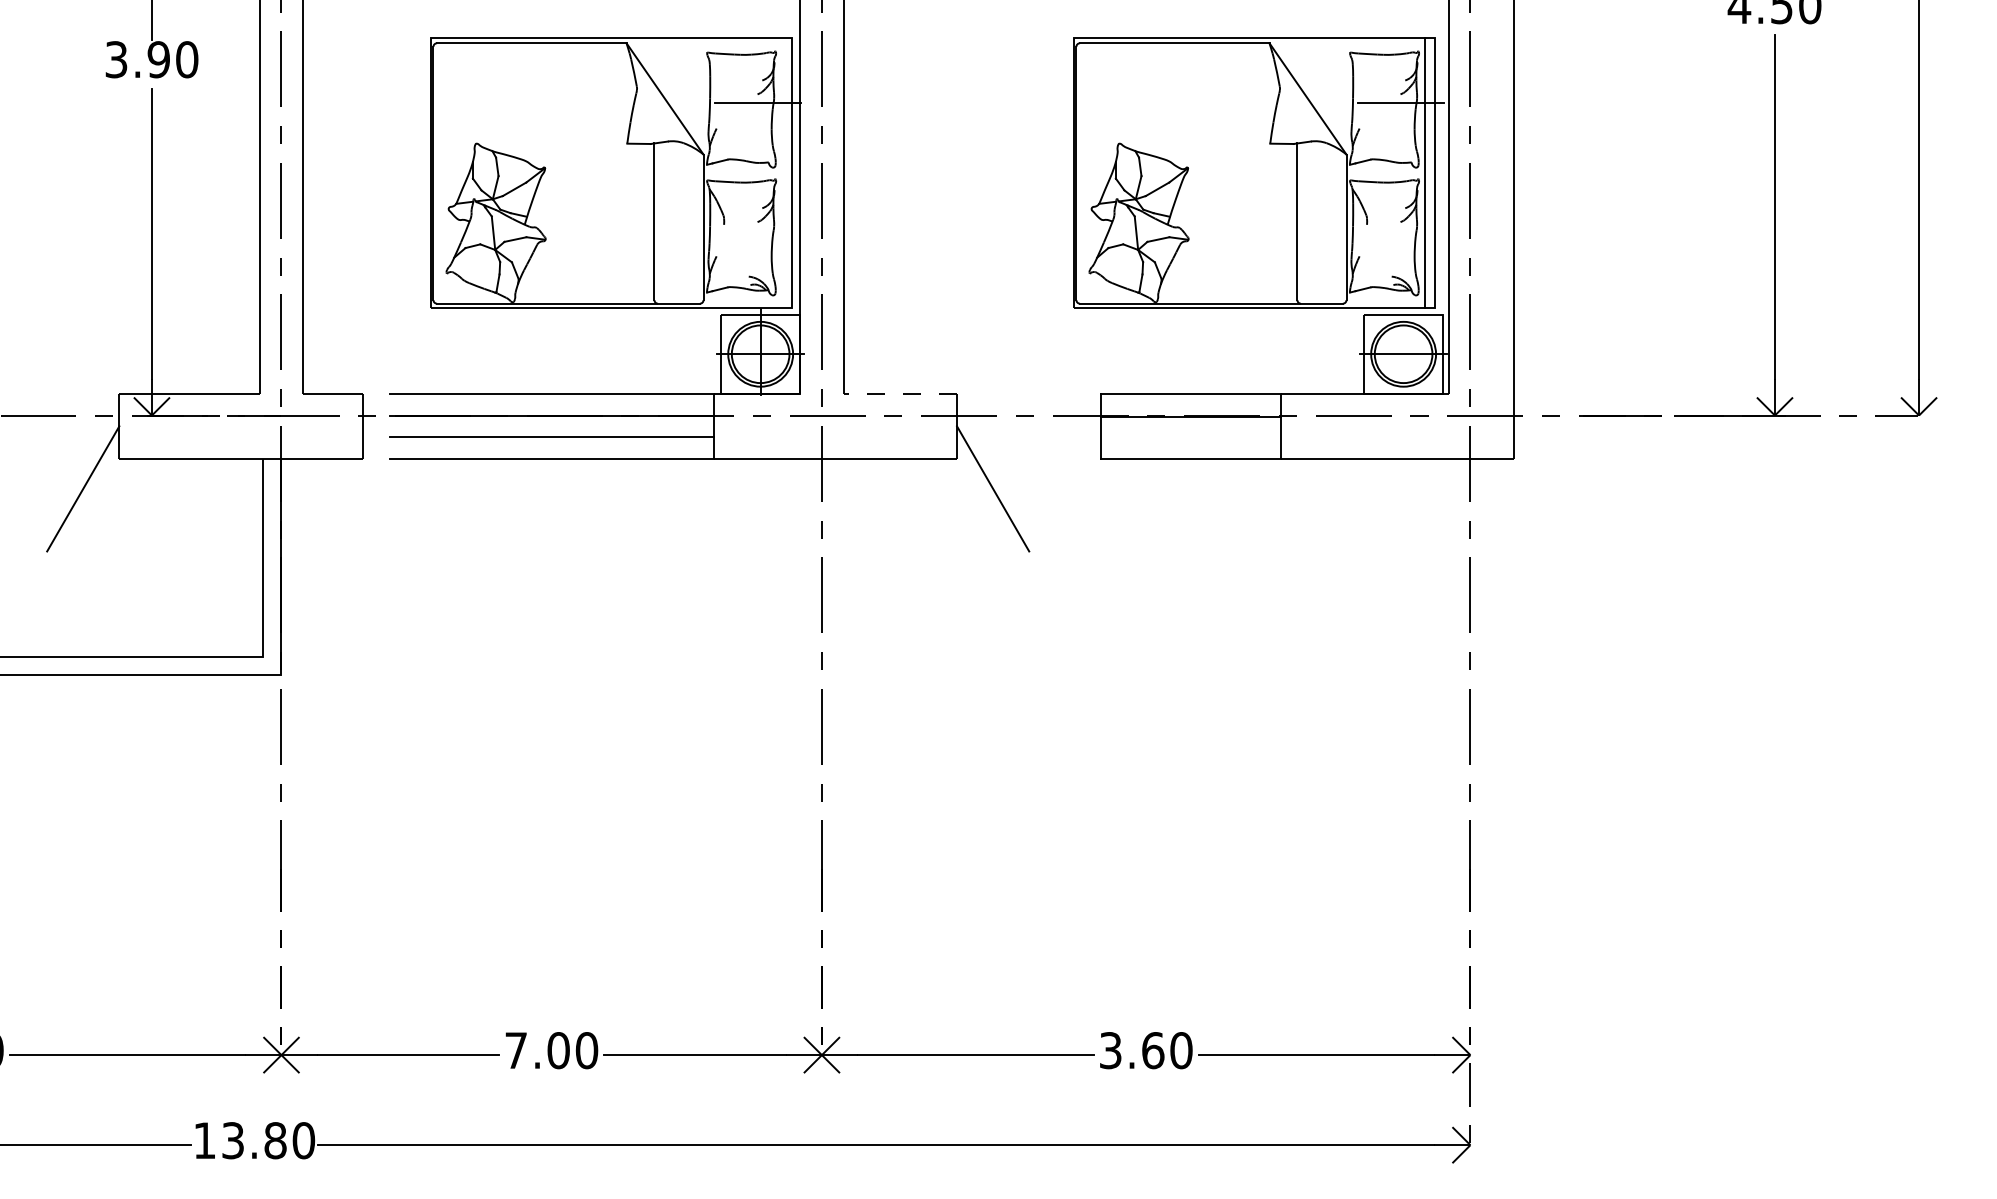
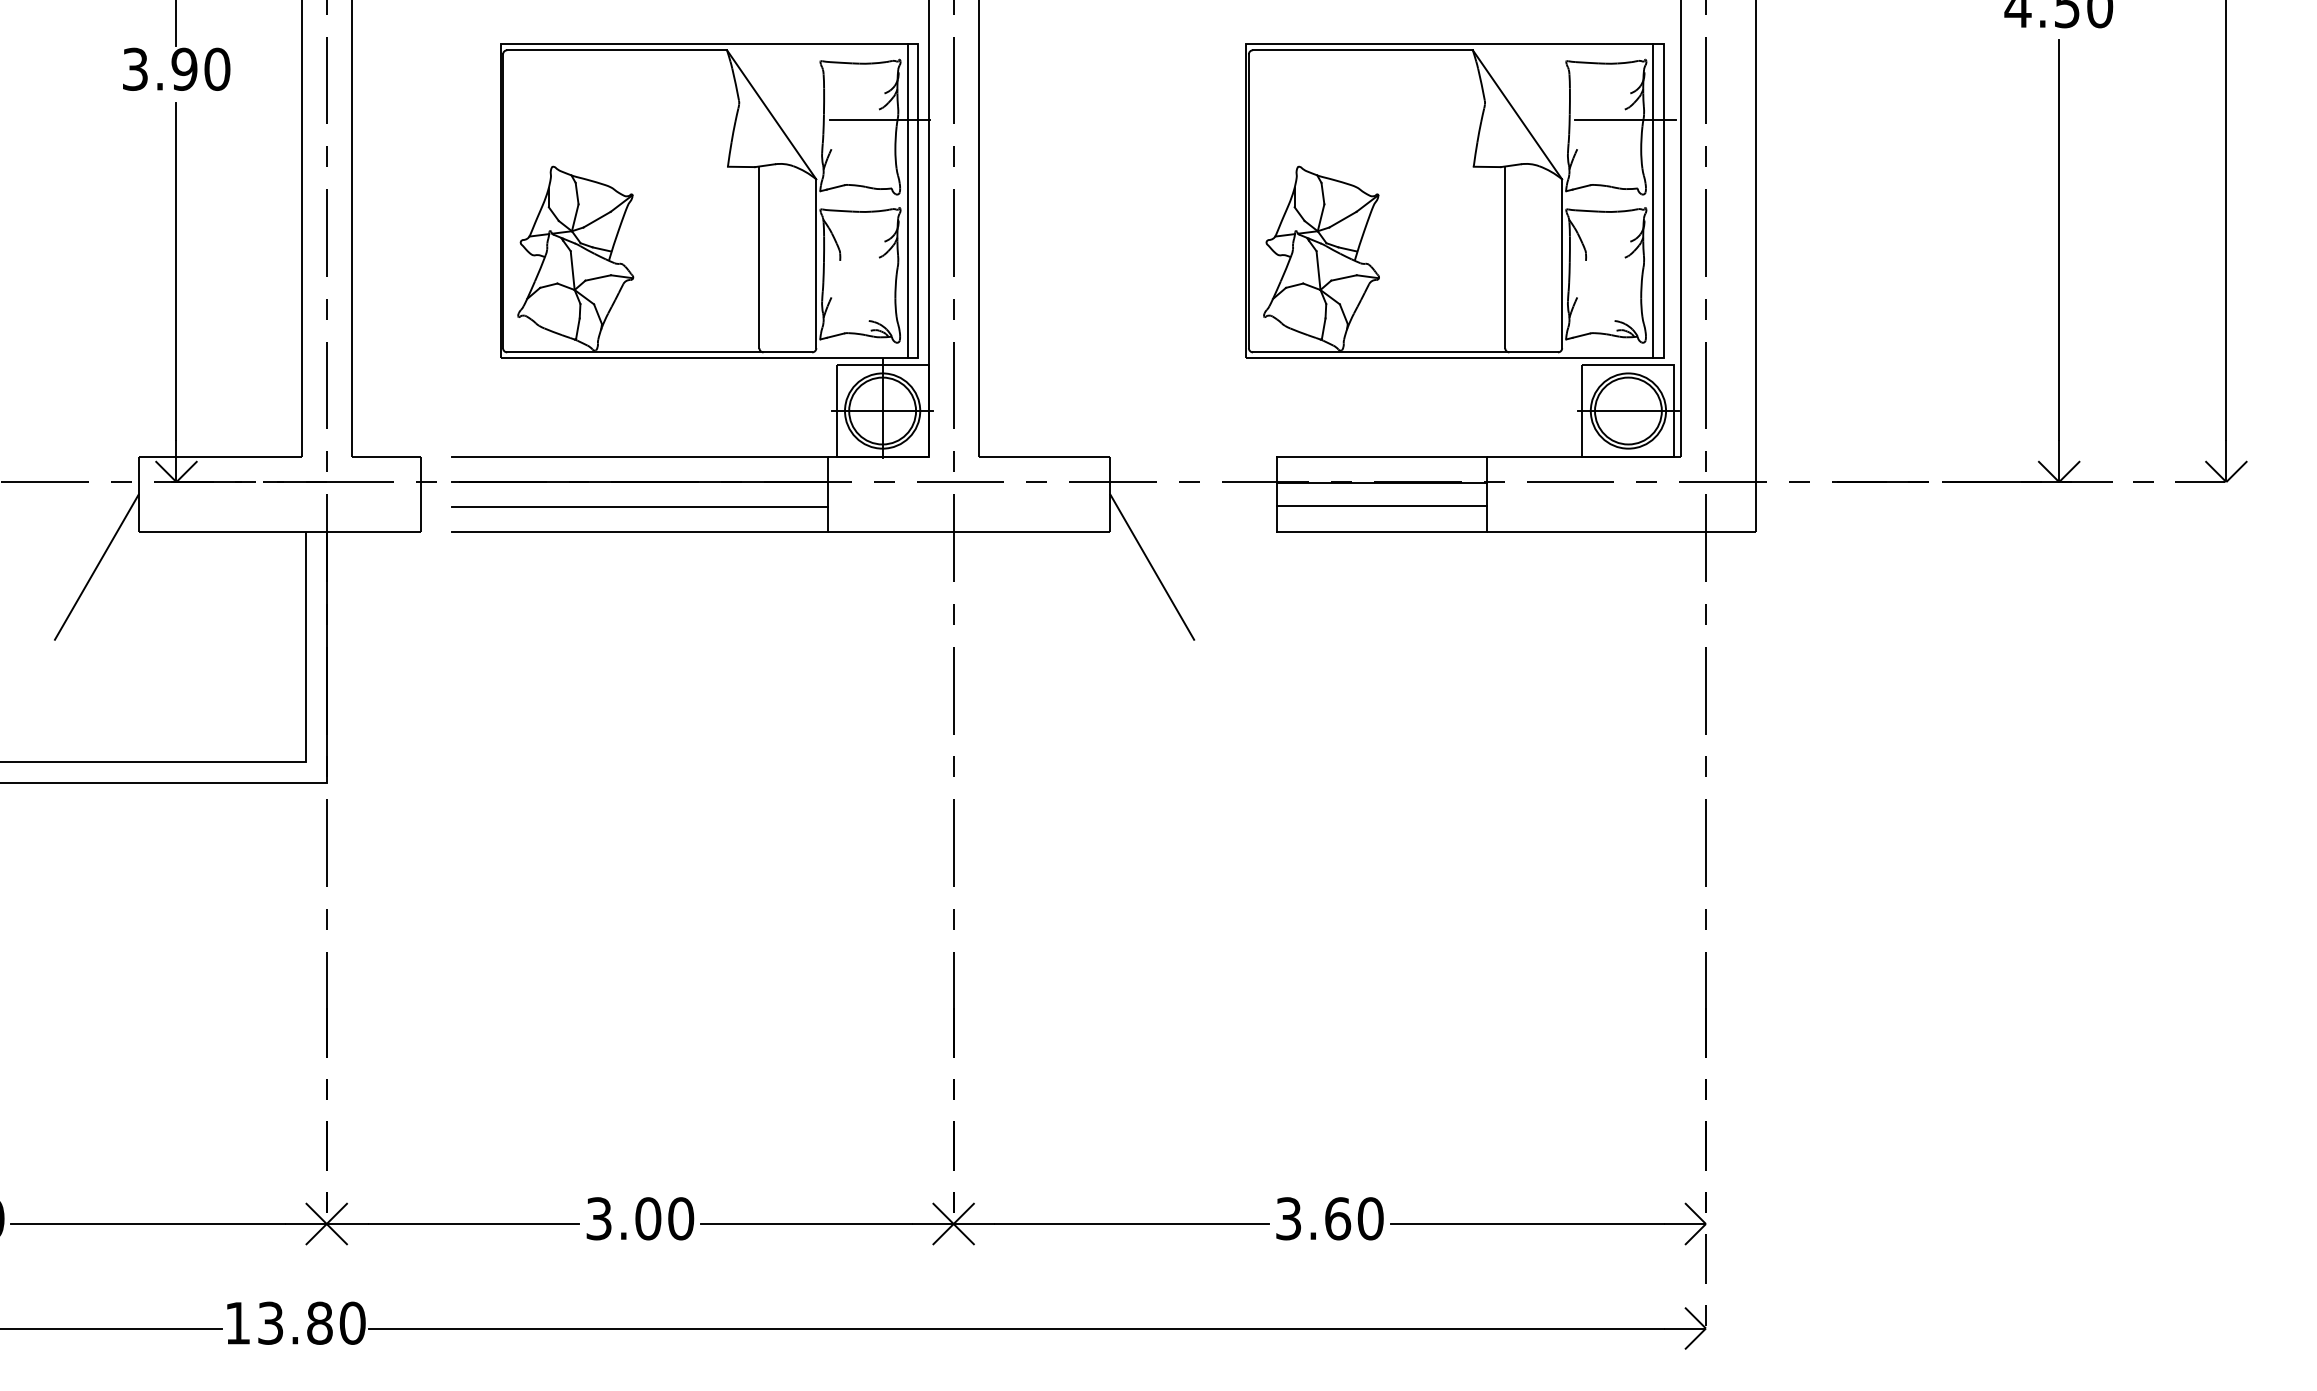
line: (782, 173) -> (907, 201), added
line: (900, 393) -> (1044, 456), dashed -> solid
line: (1190, 436) -> (1381, 506), added
text: (515, 1050) -> (598, 1218), 7.00 -> 3.00

